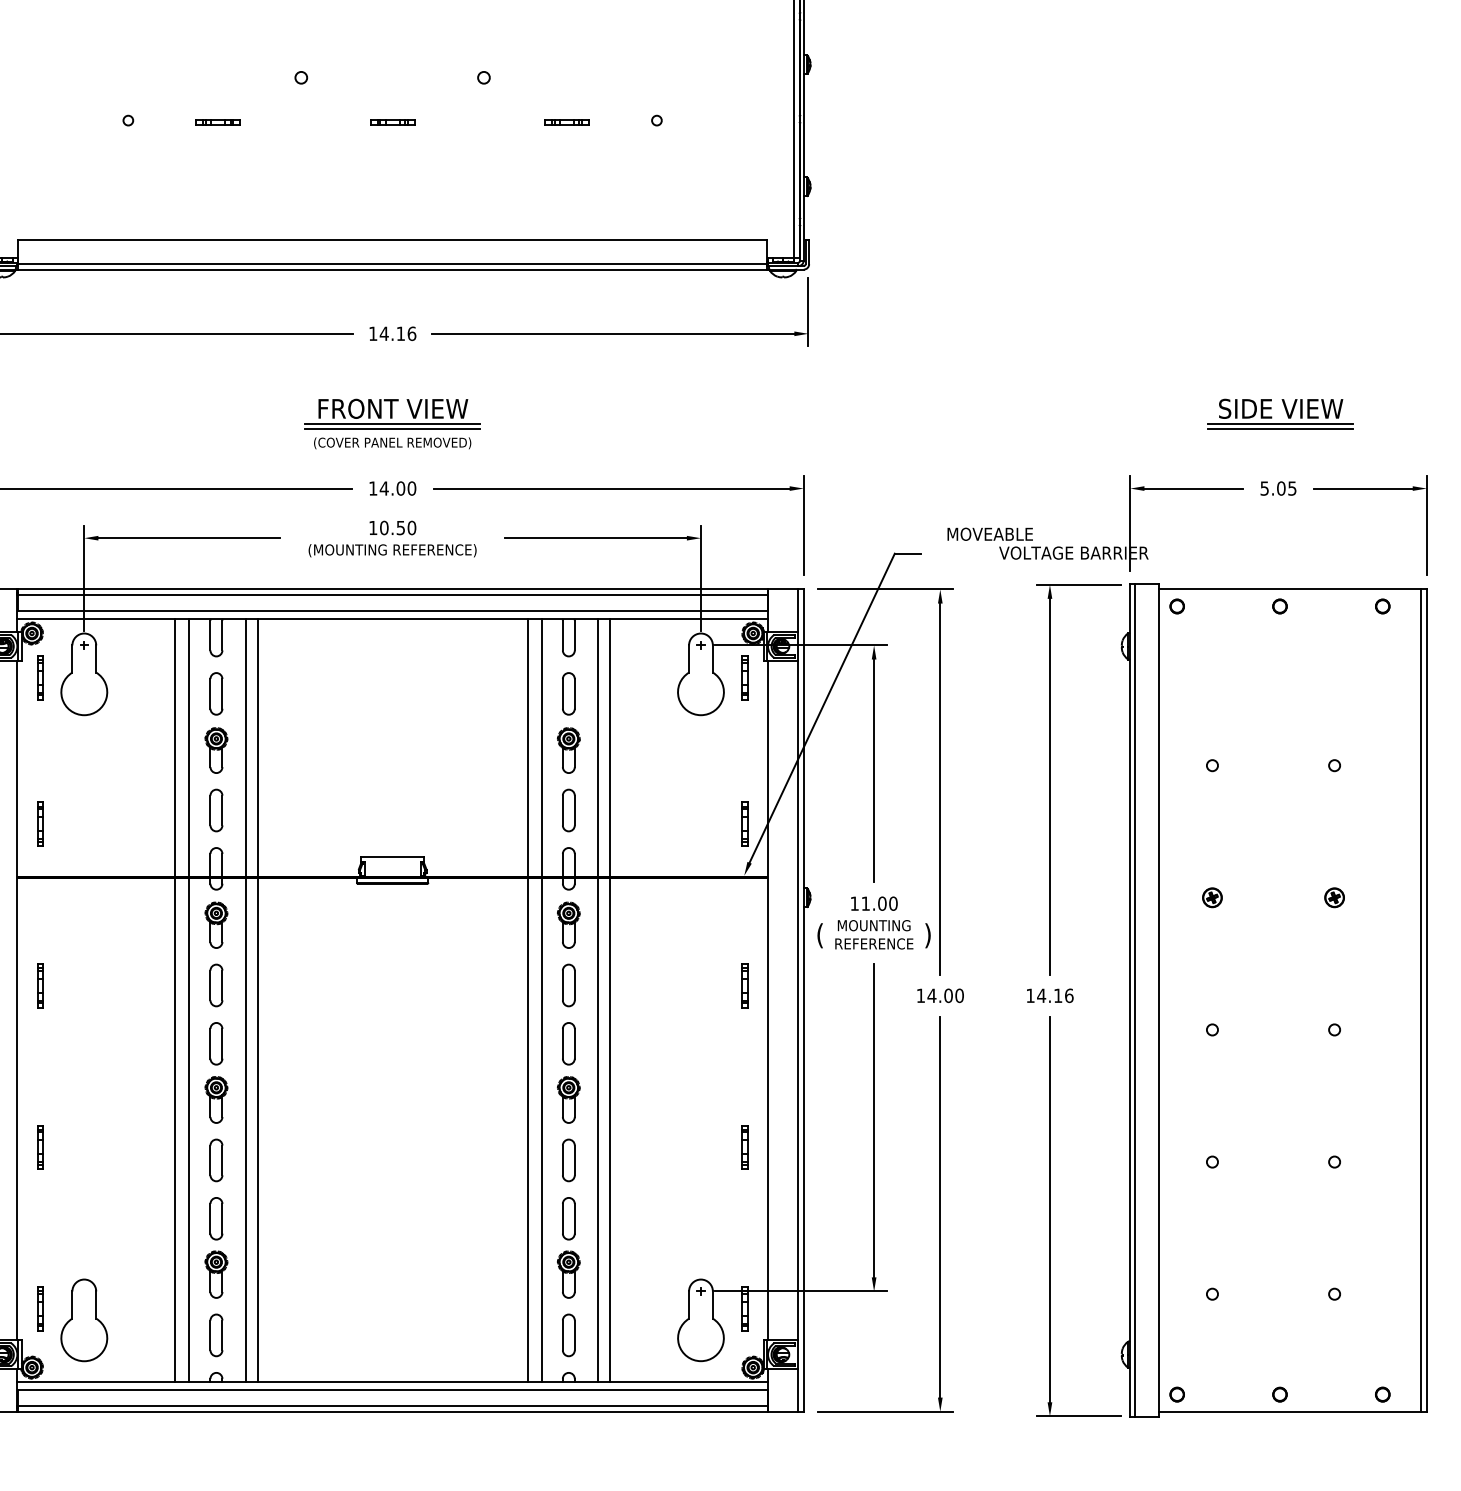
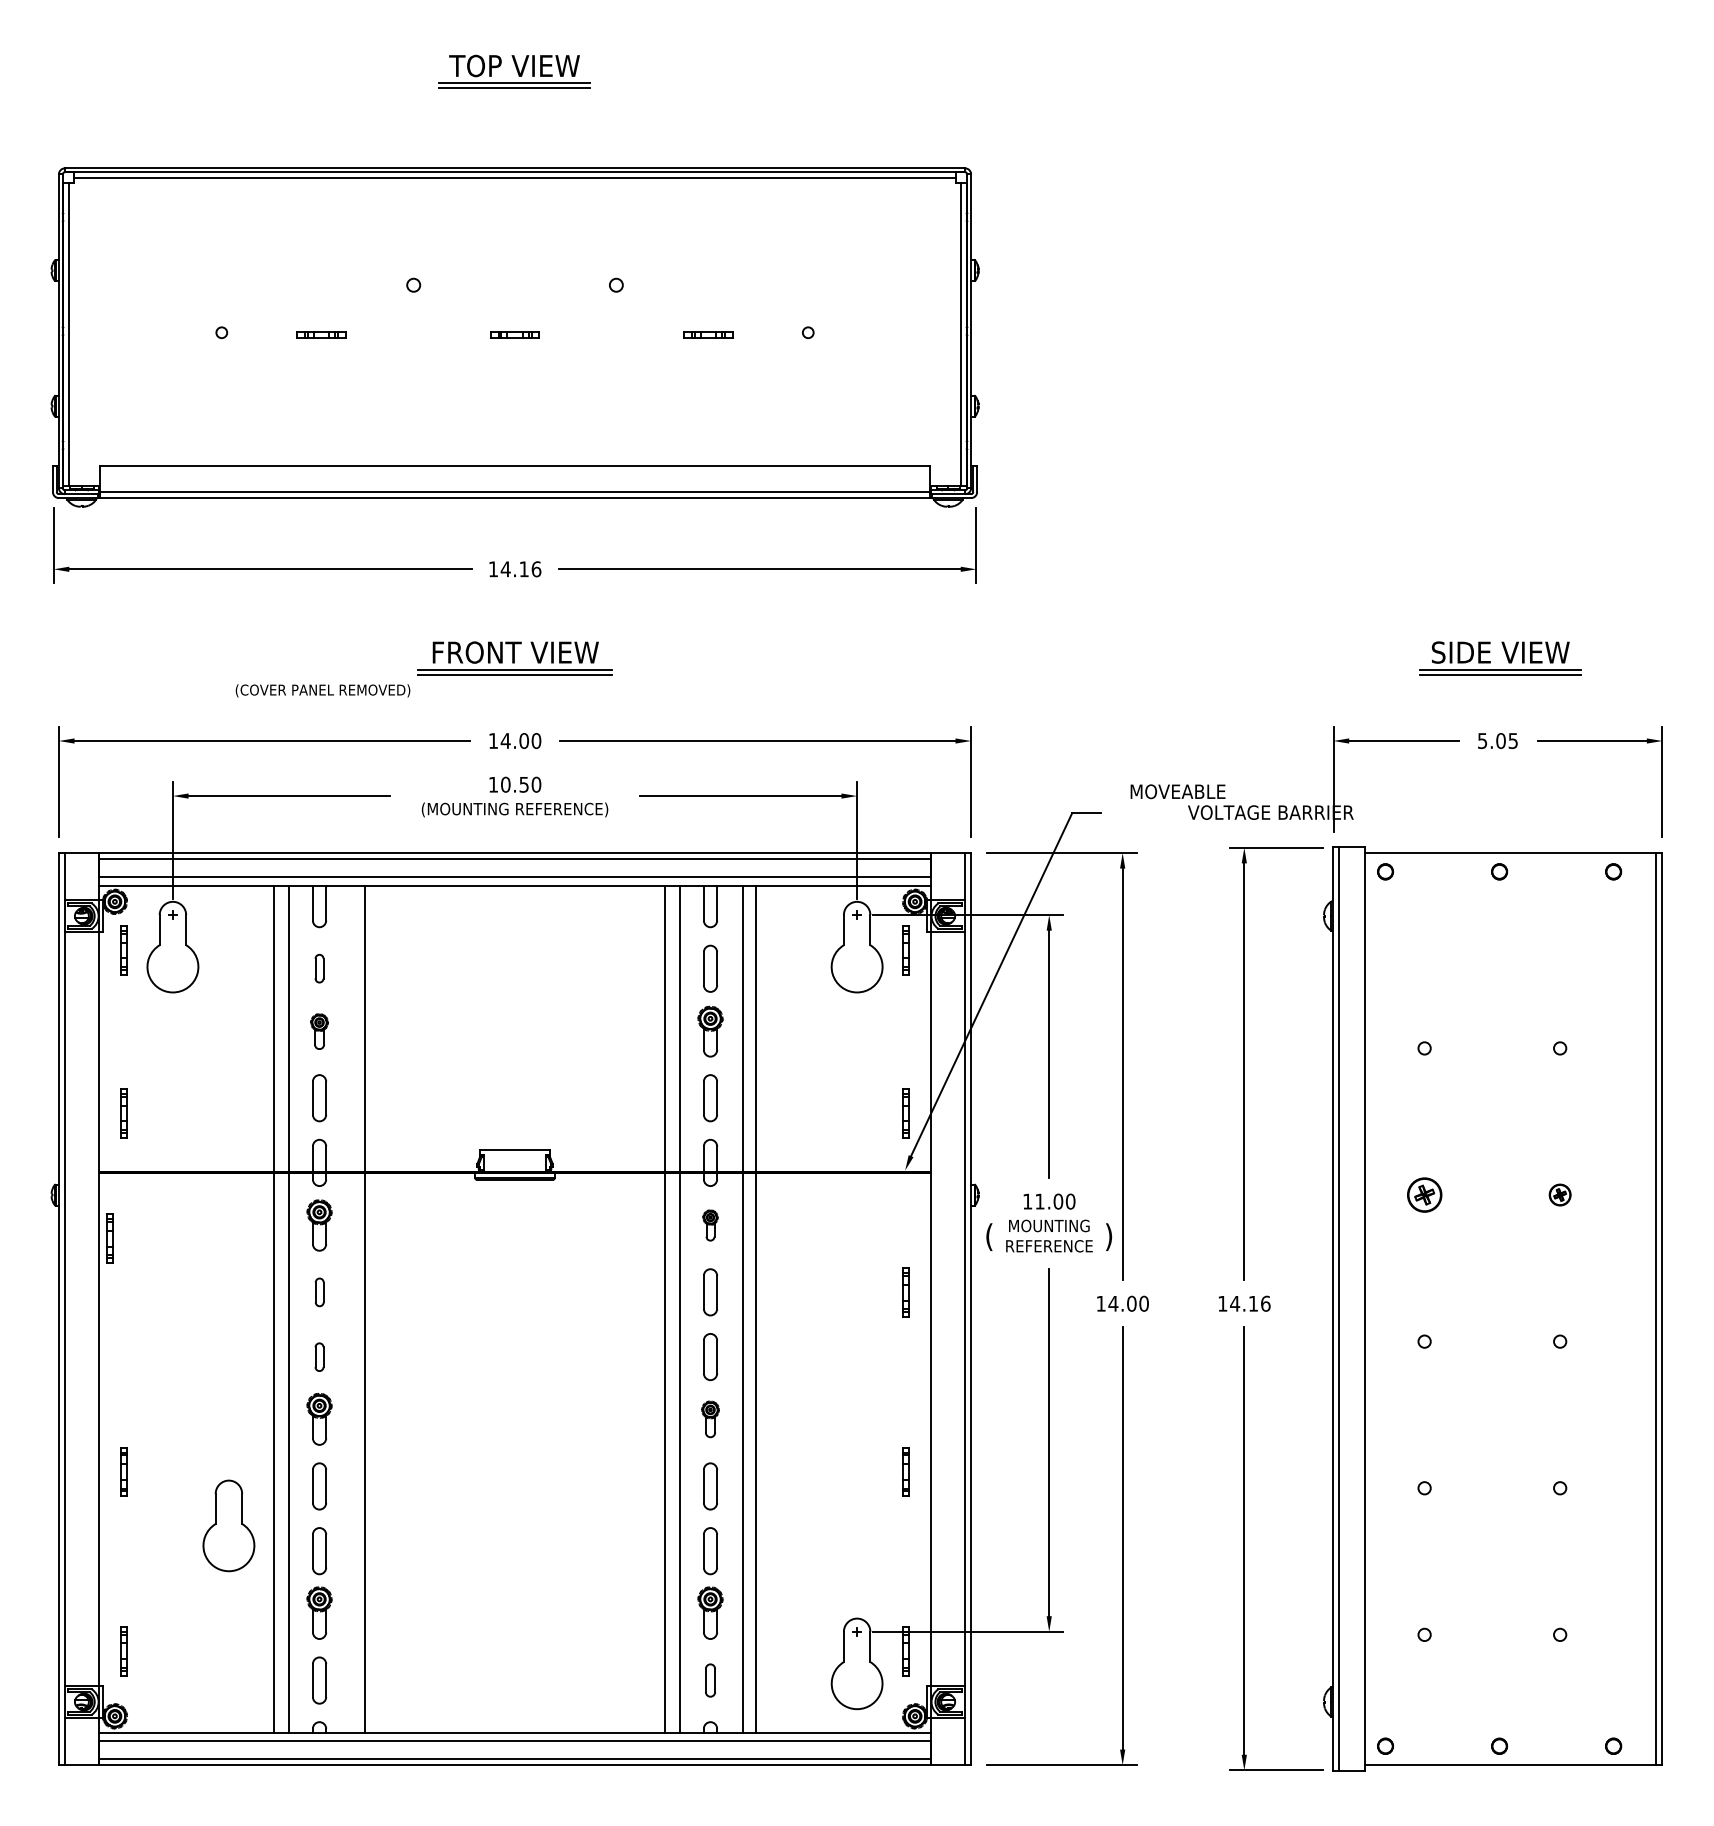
text: (392, 443) -> (322, 690), moved
part: (216, 693) -> (319, 968), size x0.6
part: (216, 750) -> (319, 1031), size x0.7
part: (1212, 897) -> (1424, 1194), size x1.6
part: (568, 925) -> (710, 1225), size x0.6
part: (39, 985) -> (109, 1238), moved
part: (216, 985) -> (319, 1292), size x0.6
line: (246, 1000) -> (352, 1308), removed
part: (216, 1044) -> (319, 1357), size x0.6
part: (568, 1100) -> (710, 1419), size x0.7
part: (83, 1320) -> (228, 1525), moved
part: (568, 1335) -> (710, 1680), size x0.7

